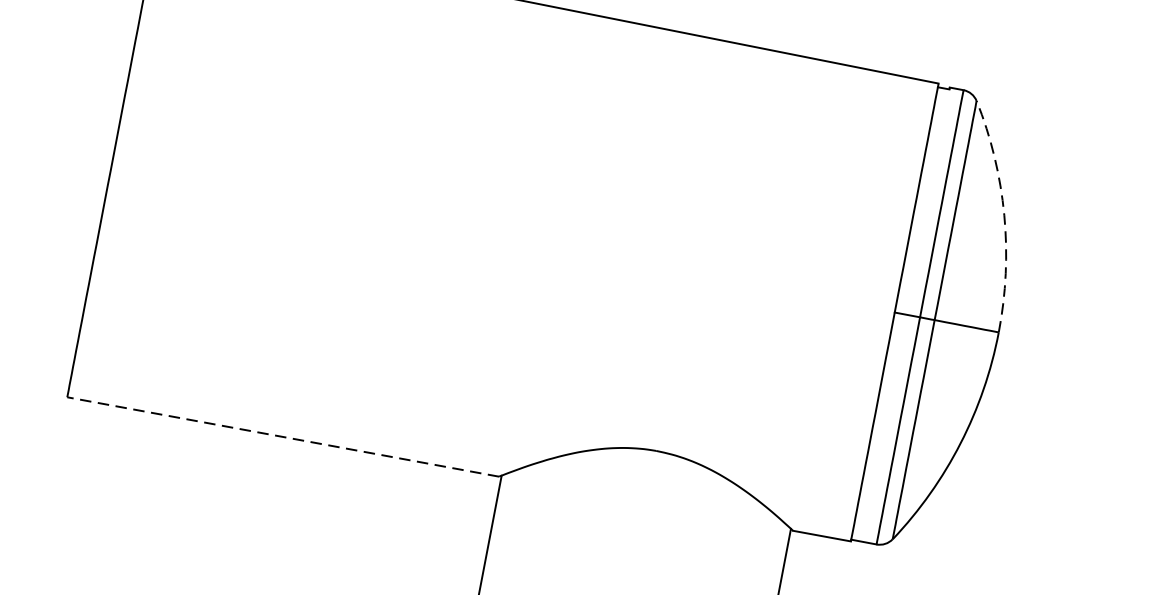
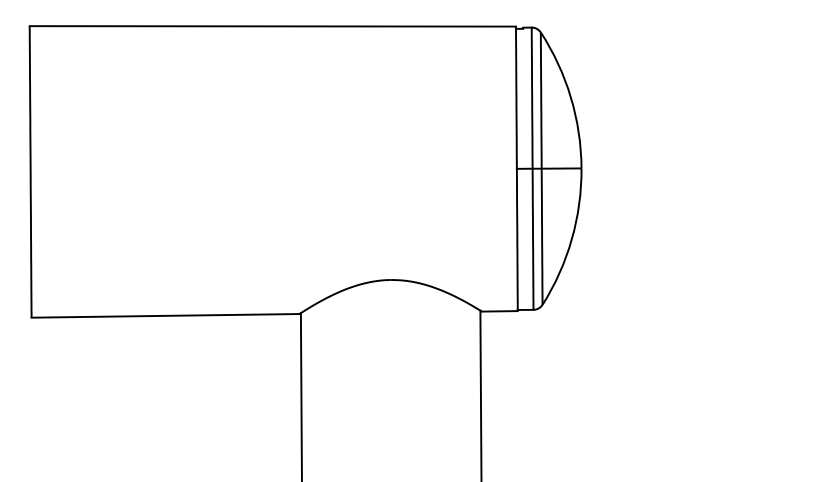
arc: (1003, 214) -> (570, 97), dashed -> solid
line: (283, 436) -> (165, 315), dashed -> solid

